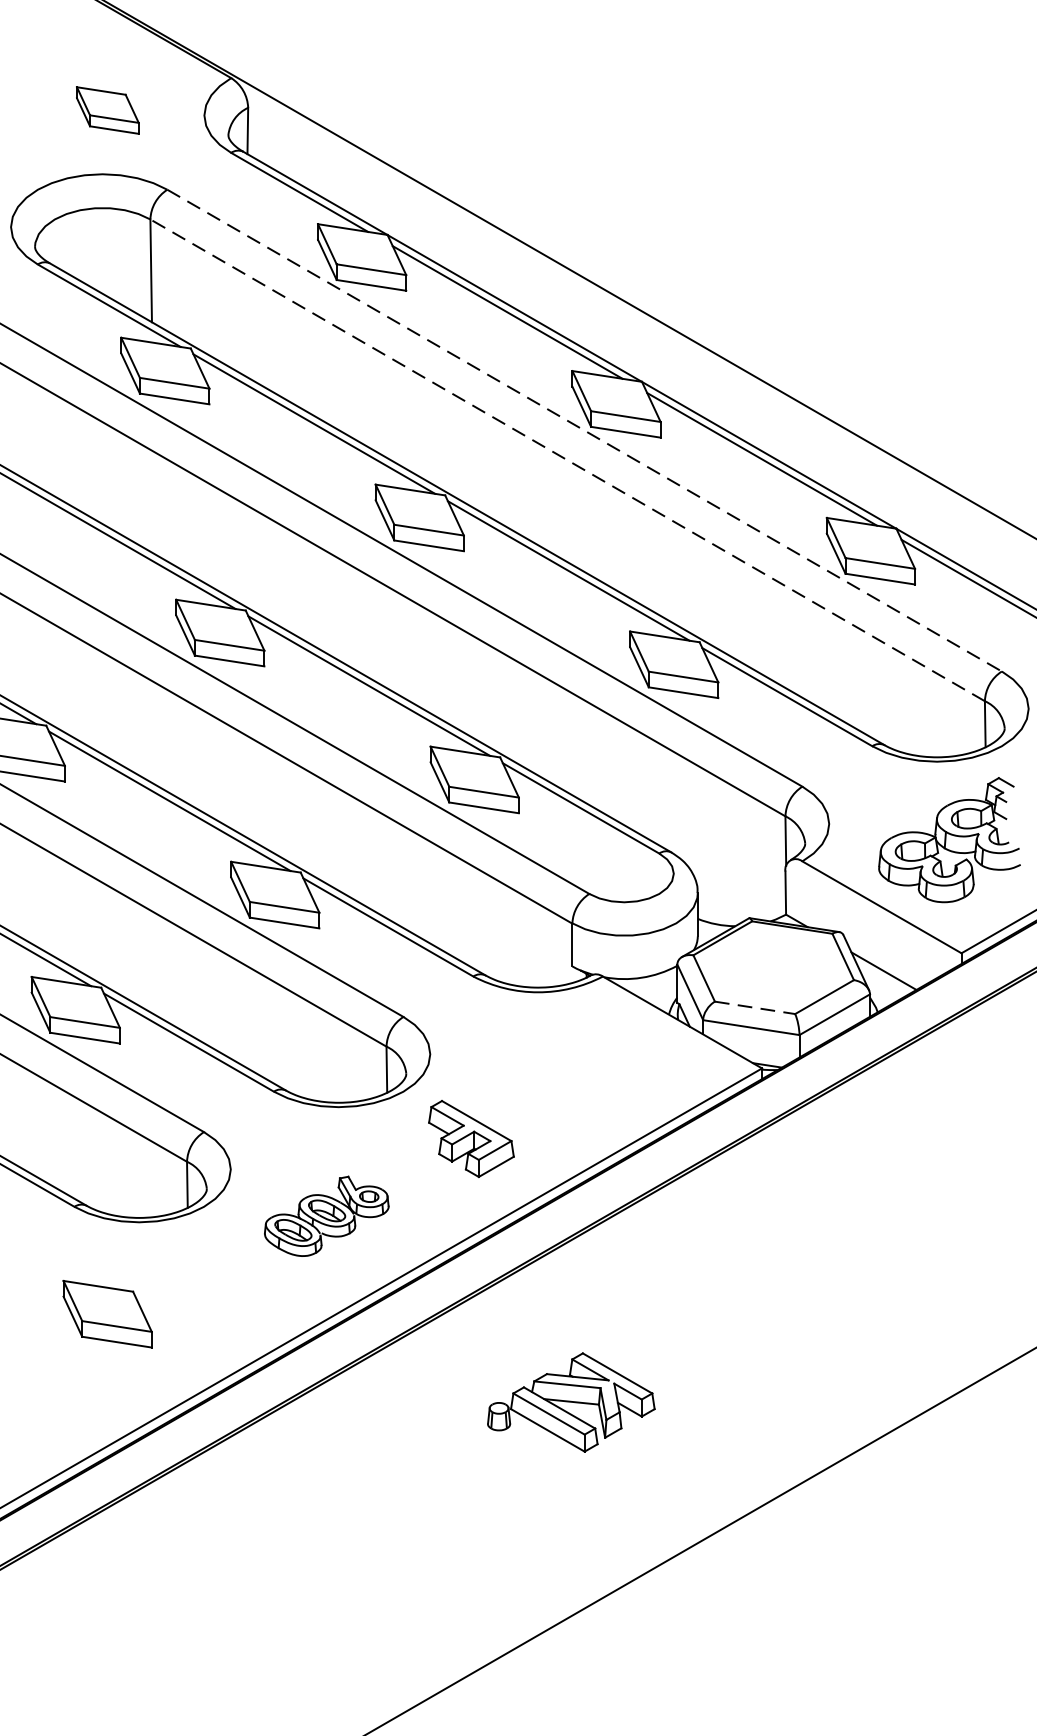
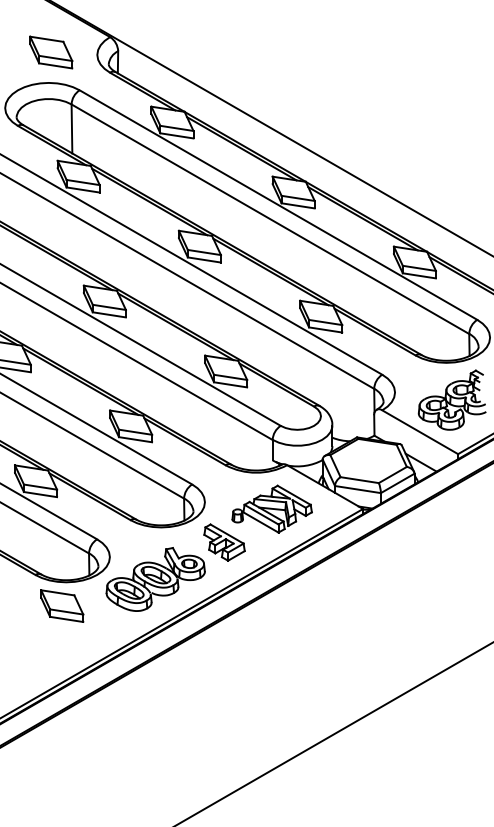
part: (108, 110) -> (51, 52), size x1.43
line: (584, 431) -> (278, 205), dashed -> solid
line: (567, 460) -> (270, 219), dashed -> solid
line: (756, 1008) -> (360, 480), dashed -> solid
part: (326, 1216) -> (155, 579), size x1.67
part: (108, 1312) -> (62, 605), moved
part: (569, 1401) -> (271, 508), moved

